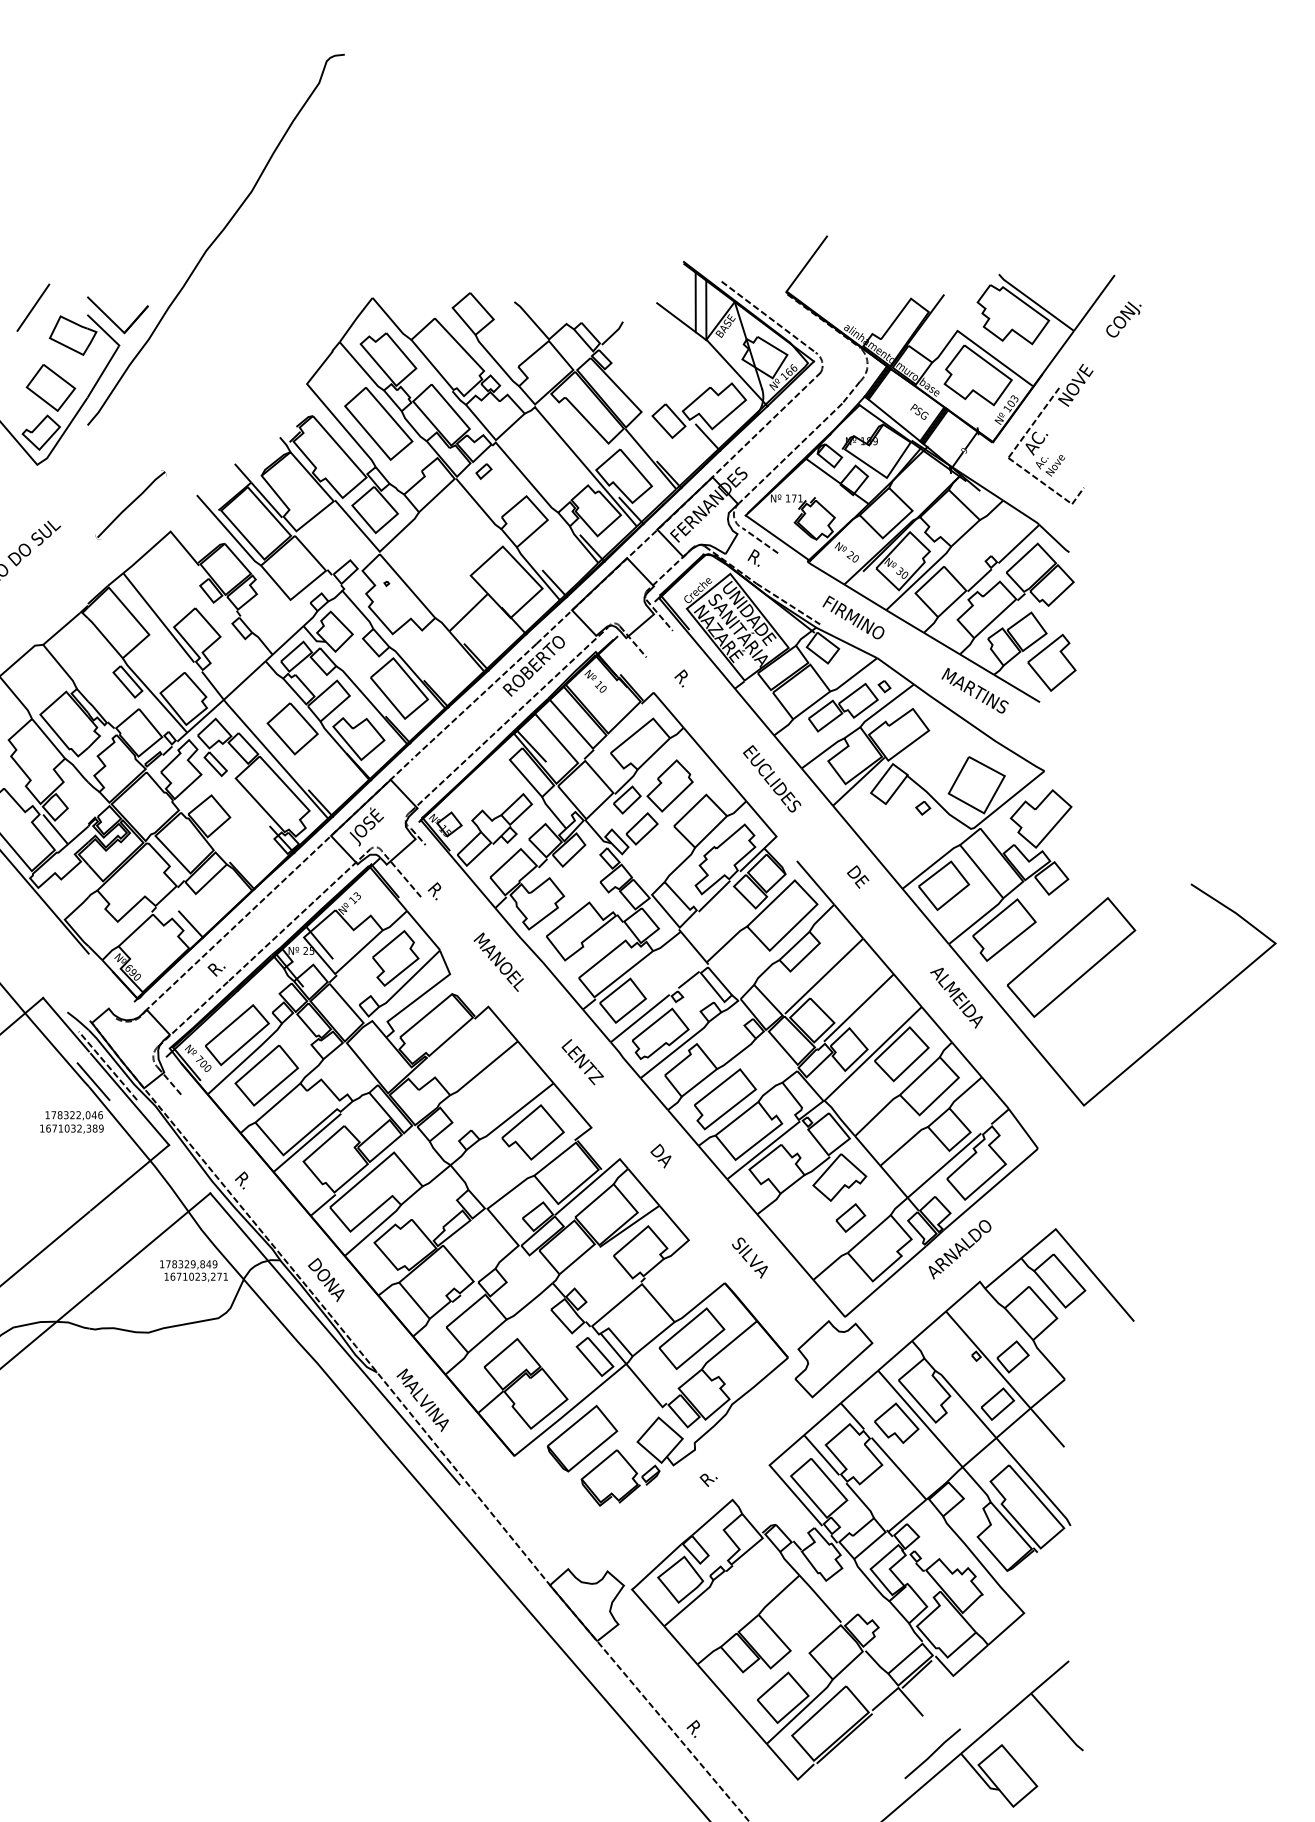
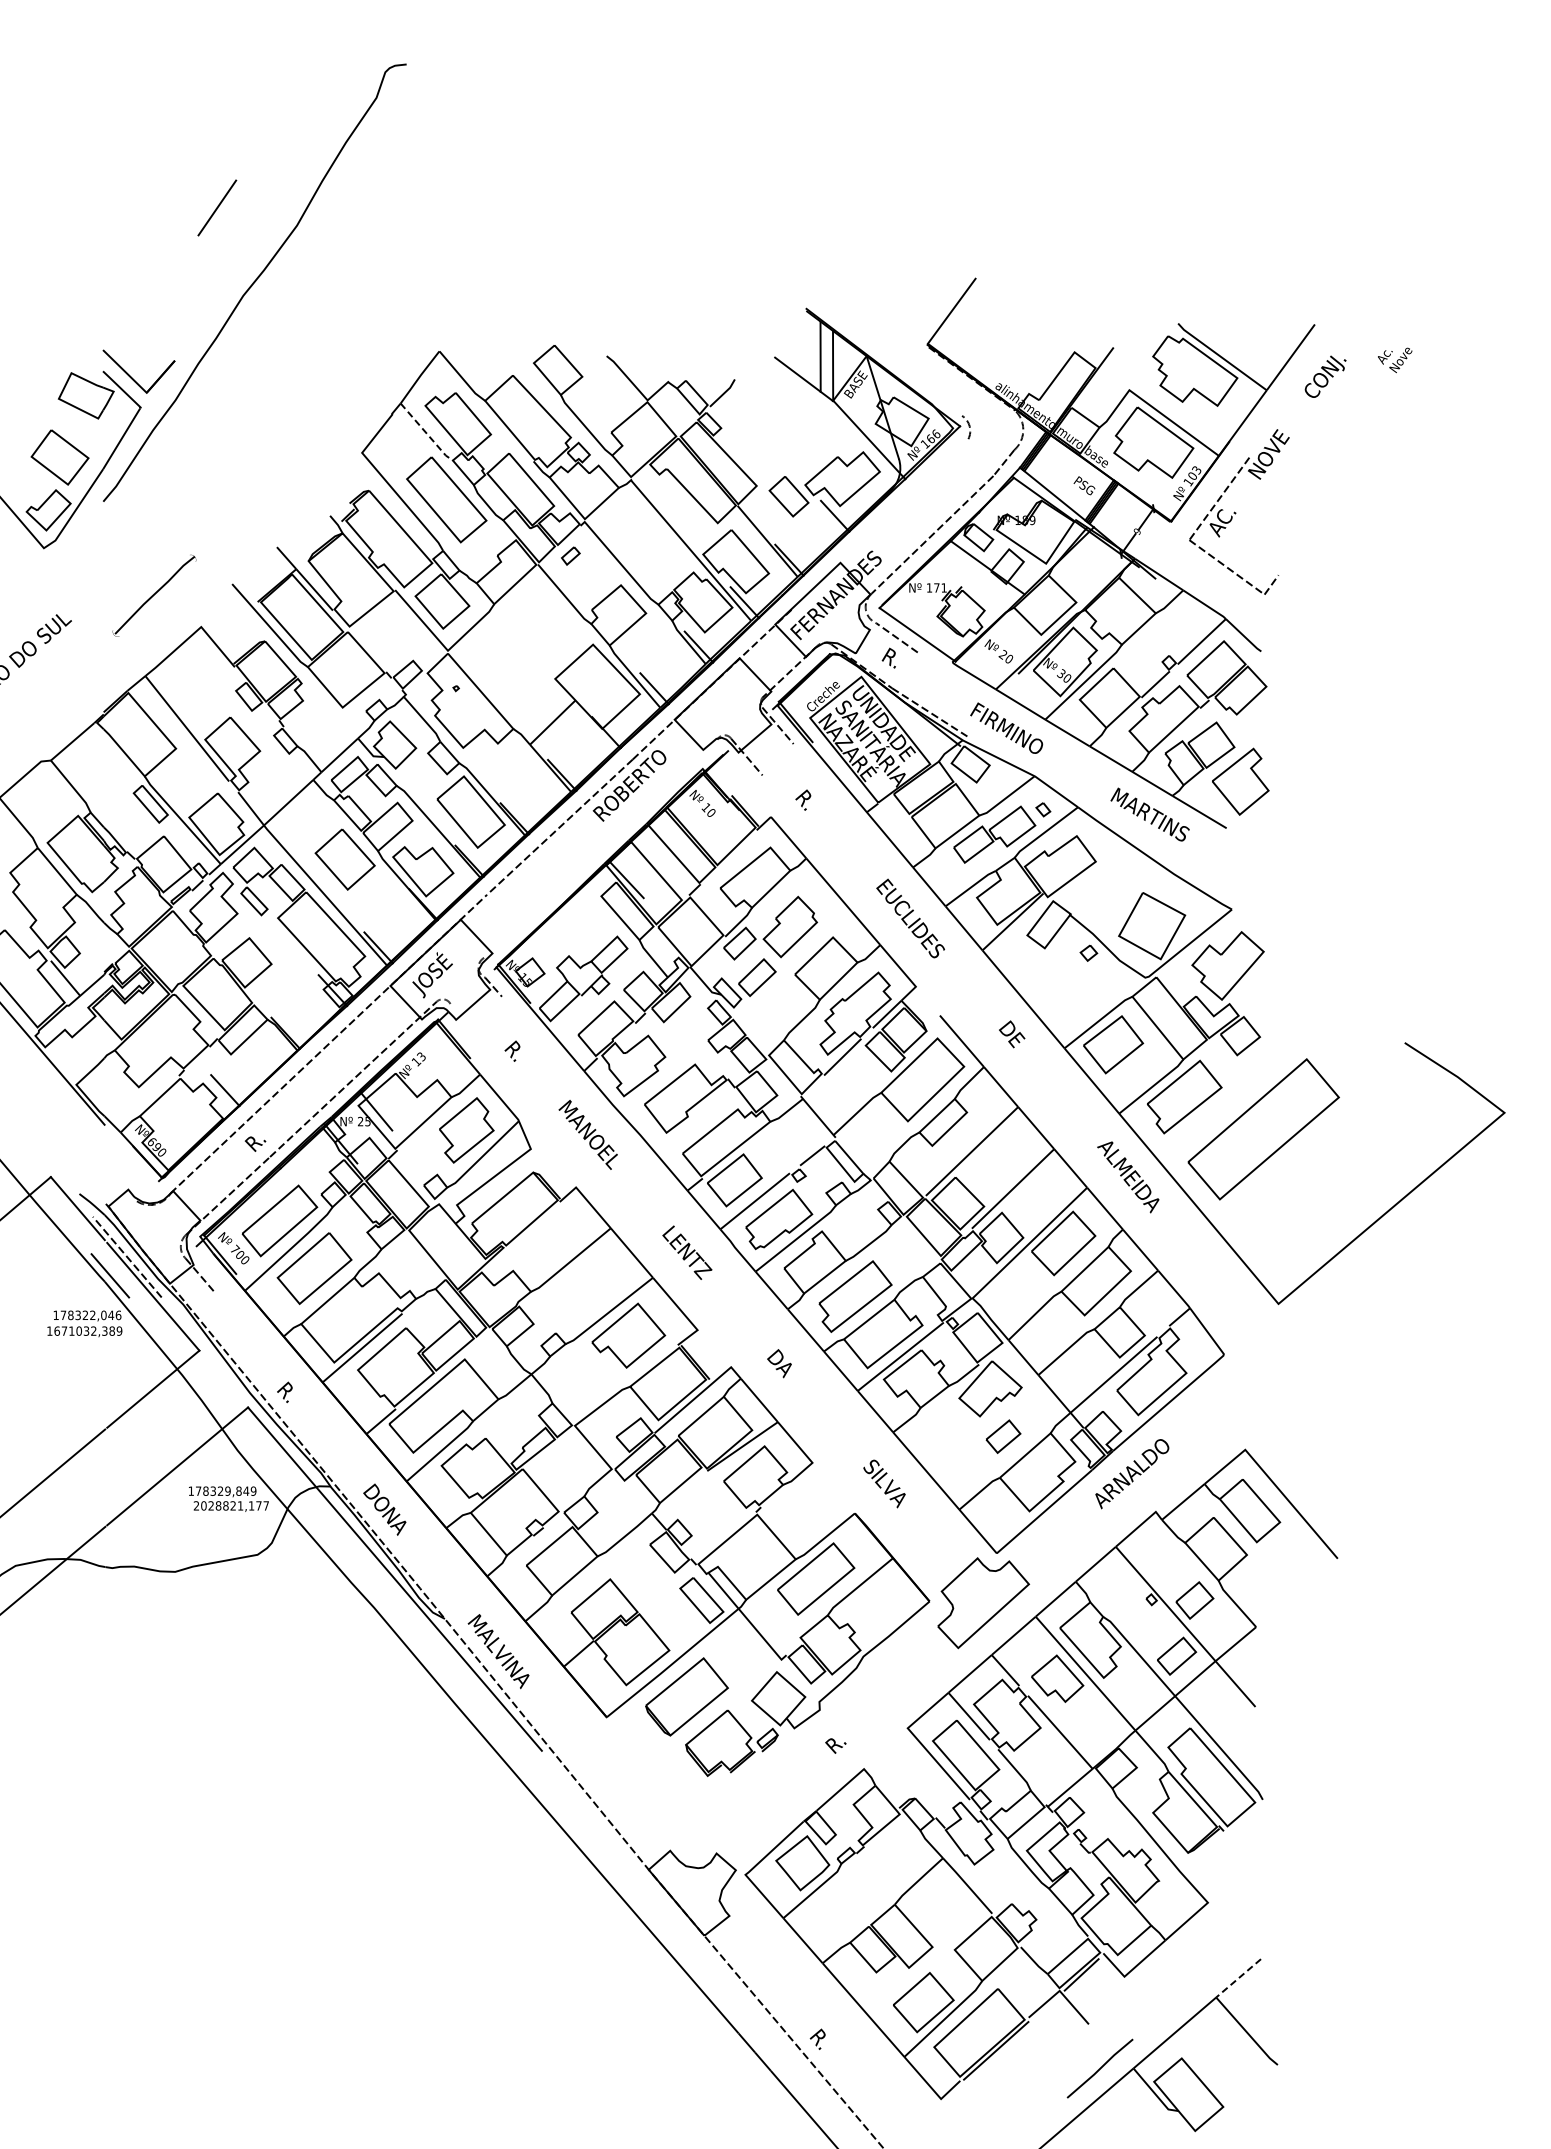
line: (33, 307) -> (217, 207), moved
line: (768, 316) -> (906, 373), removed
line: (361, 367) -> (426, 433), solid -> dashed
line: (746, 443) -> (880, 523), removed
text: (1050, 465) -> (1395, 360), moved
line: (509, 719) -> (600, 848), removed
line: (401, 874) -> (473, 1031), removed
text: (195, 1276) -> (230, 1505), 1671023,271 -> 2028821,177
line: (1050, 1677) -> (1238, 1978), solid -> dashed

